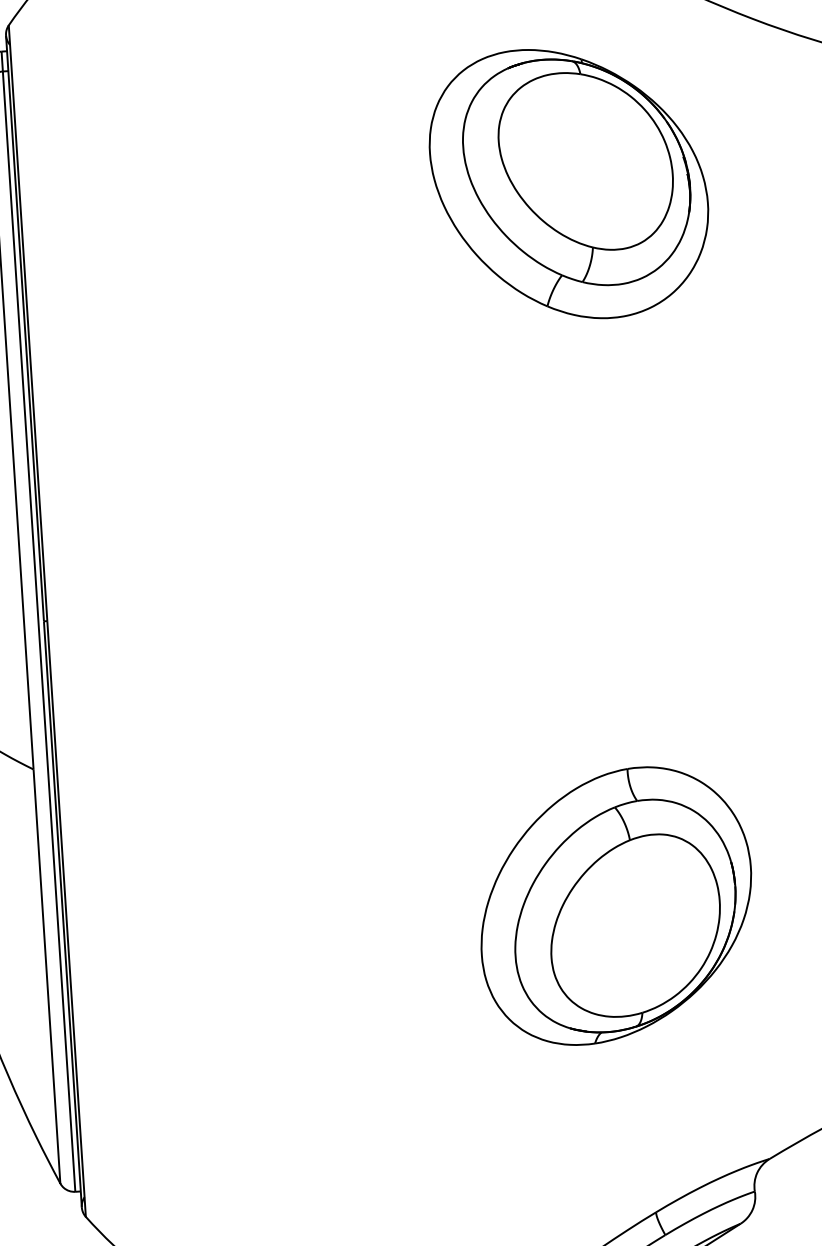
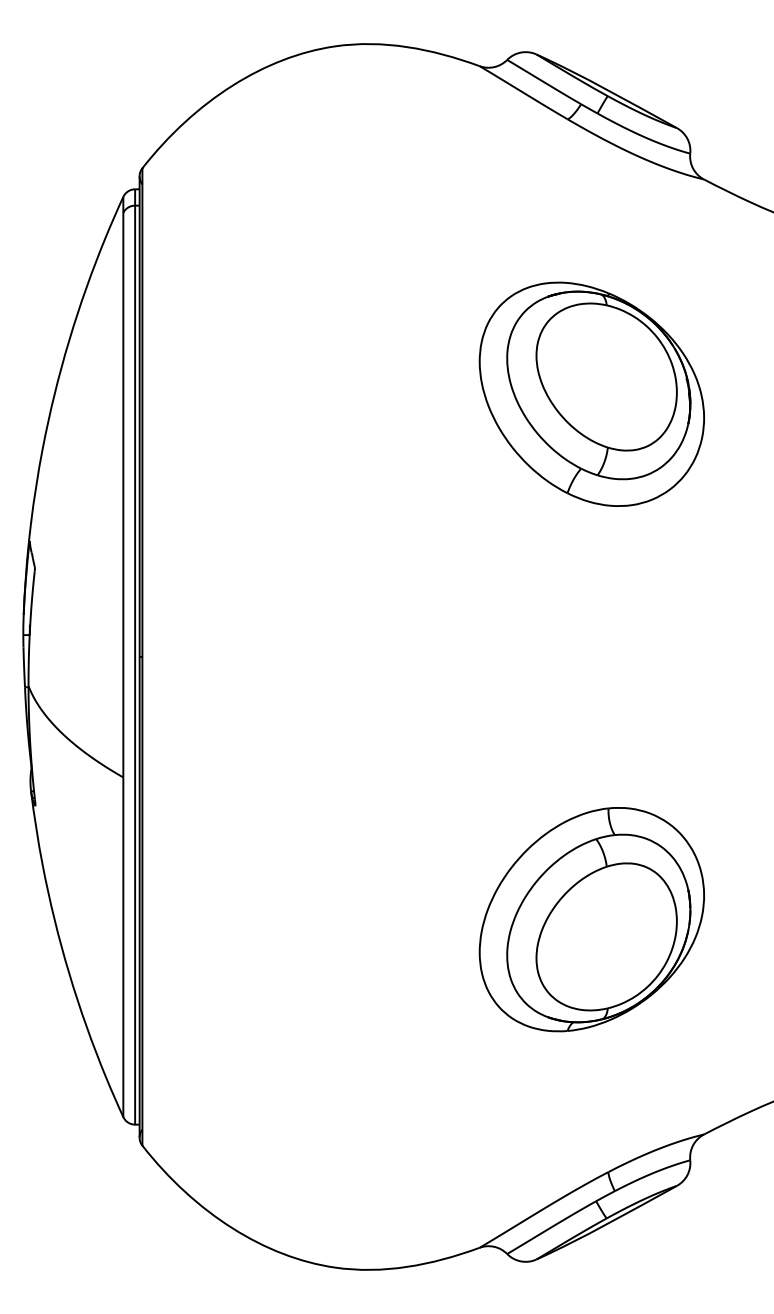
part: (568, 182) -> (591, 393), moved

